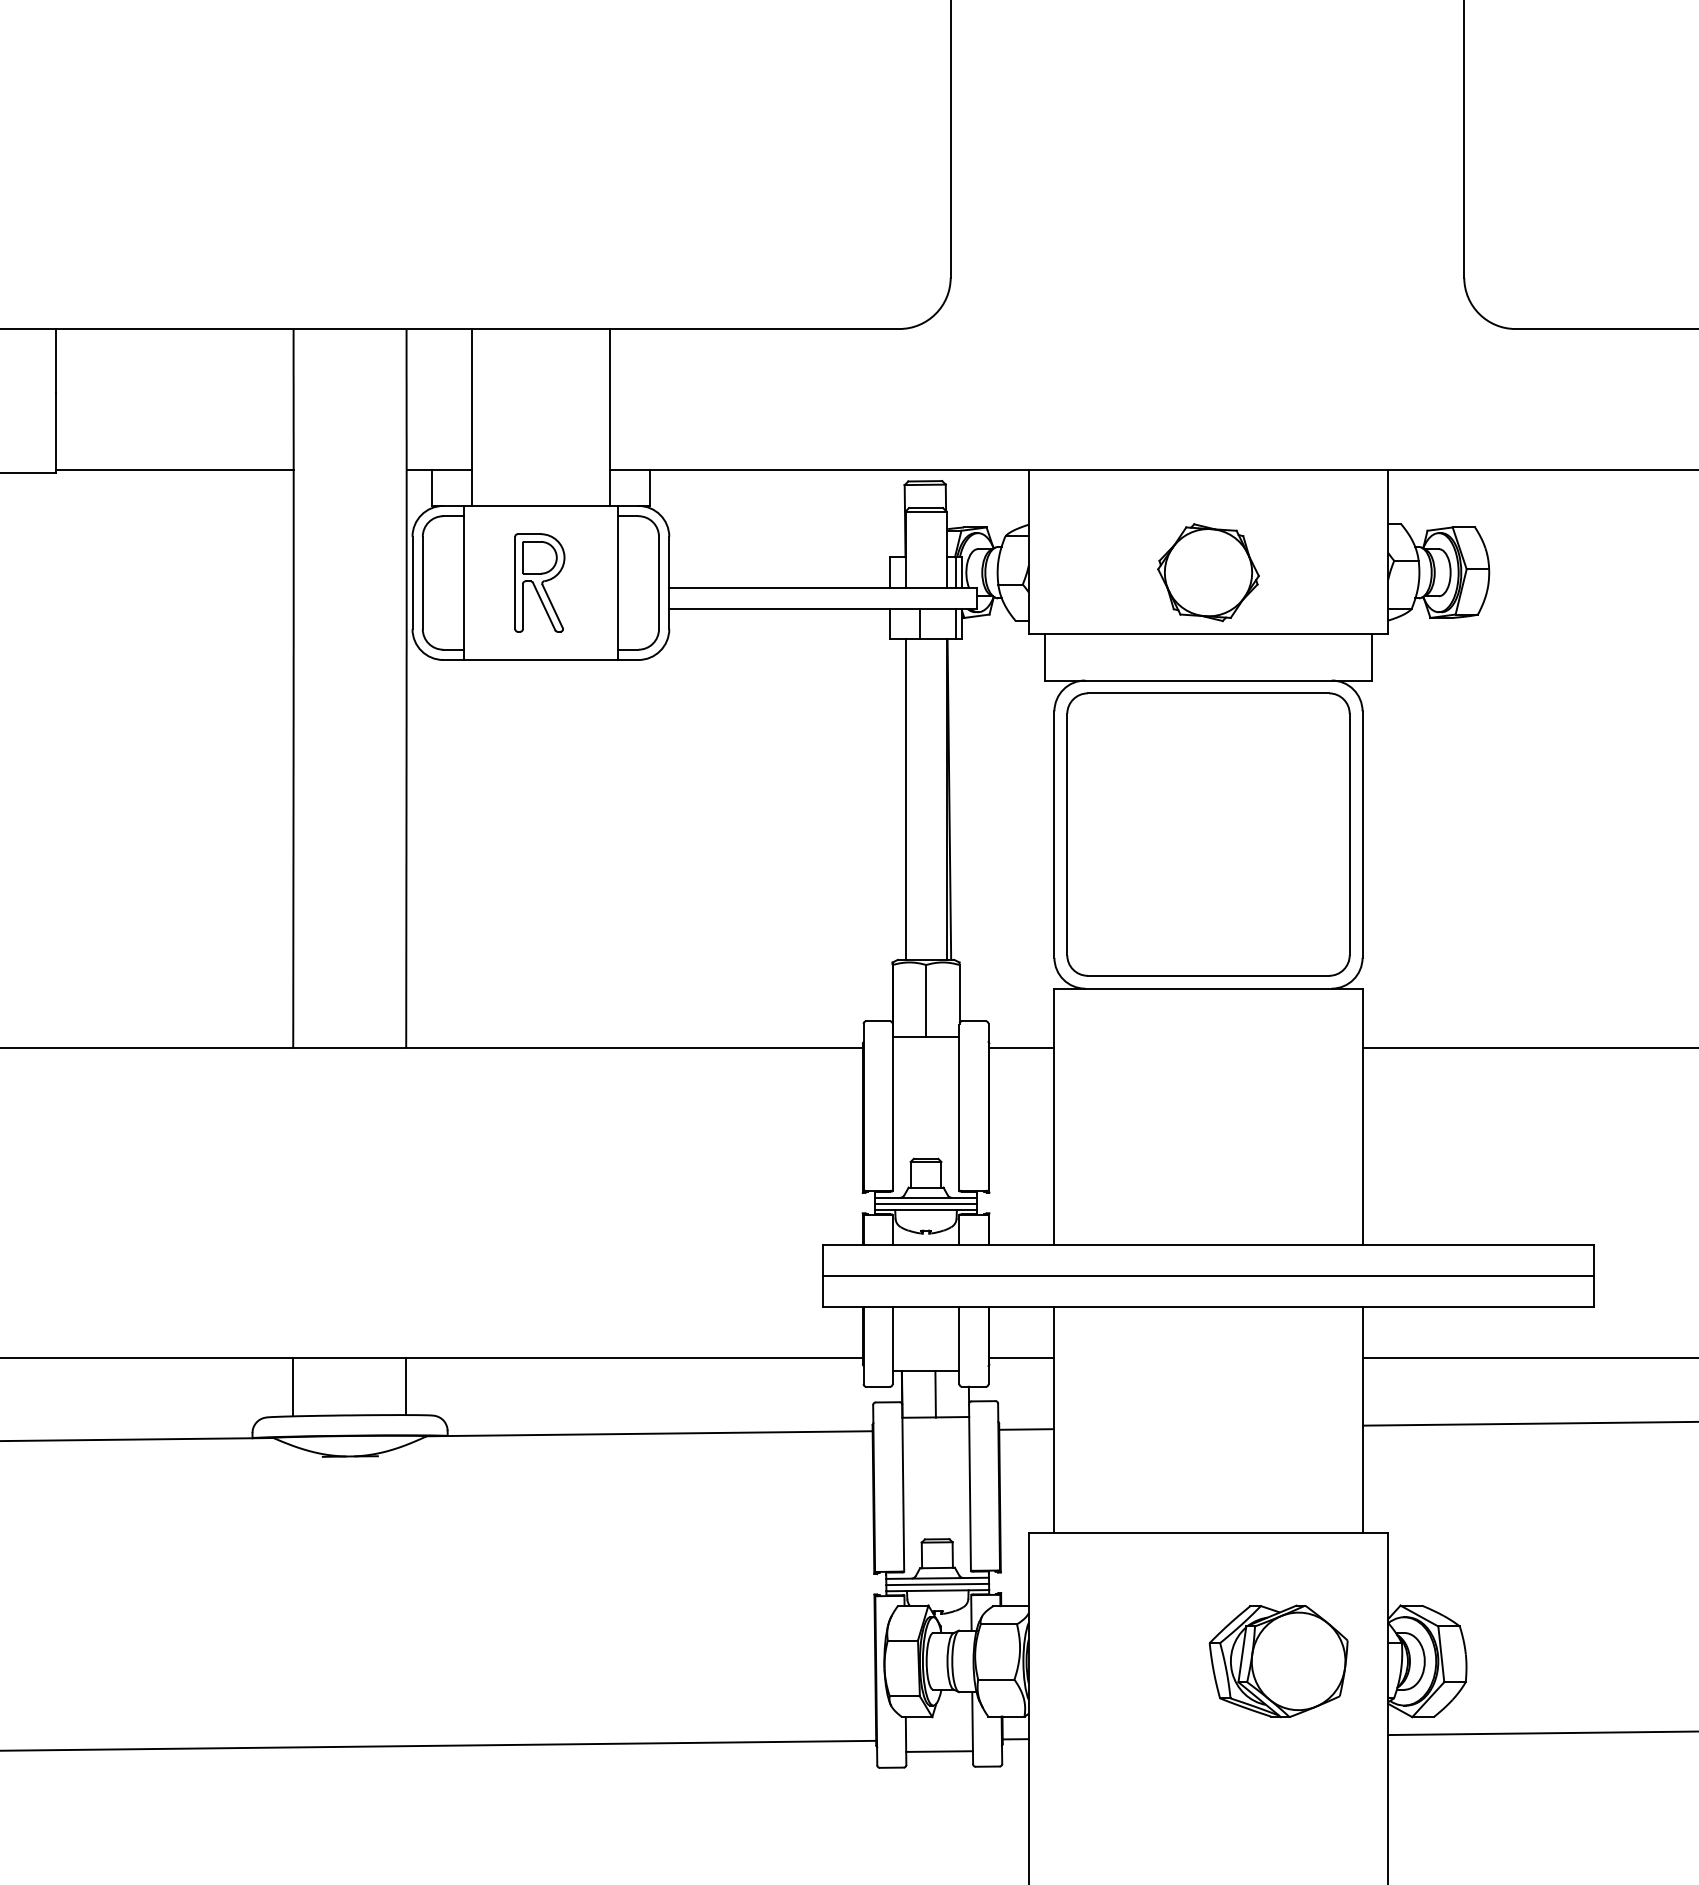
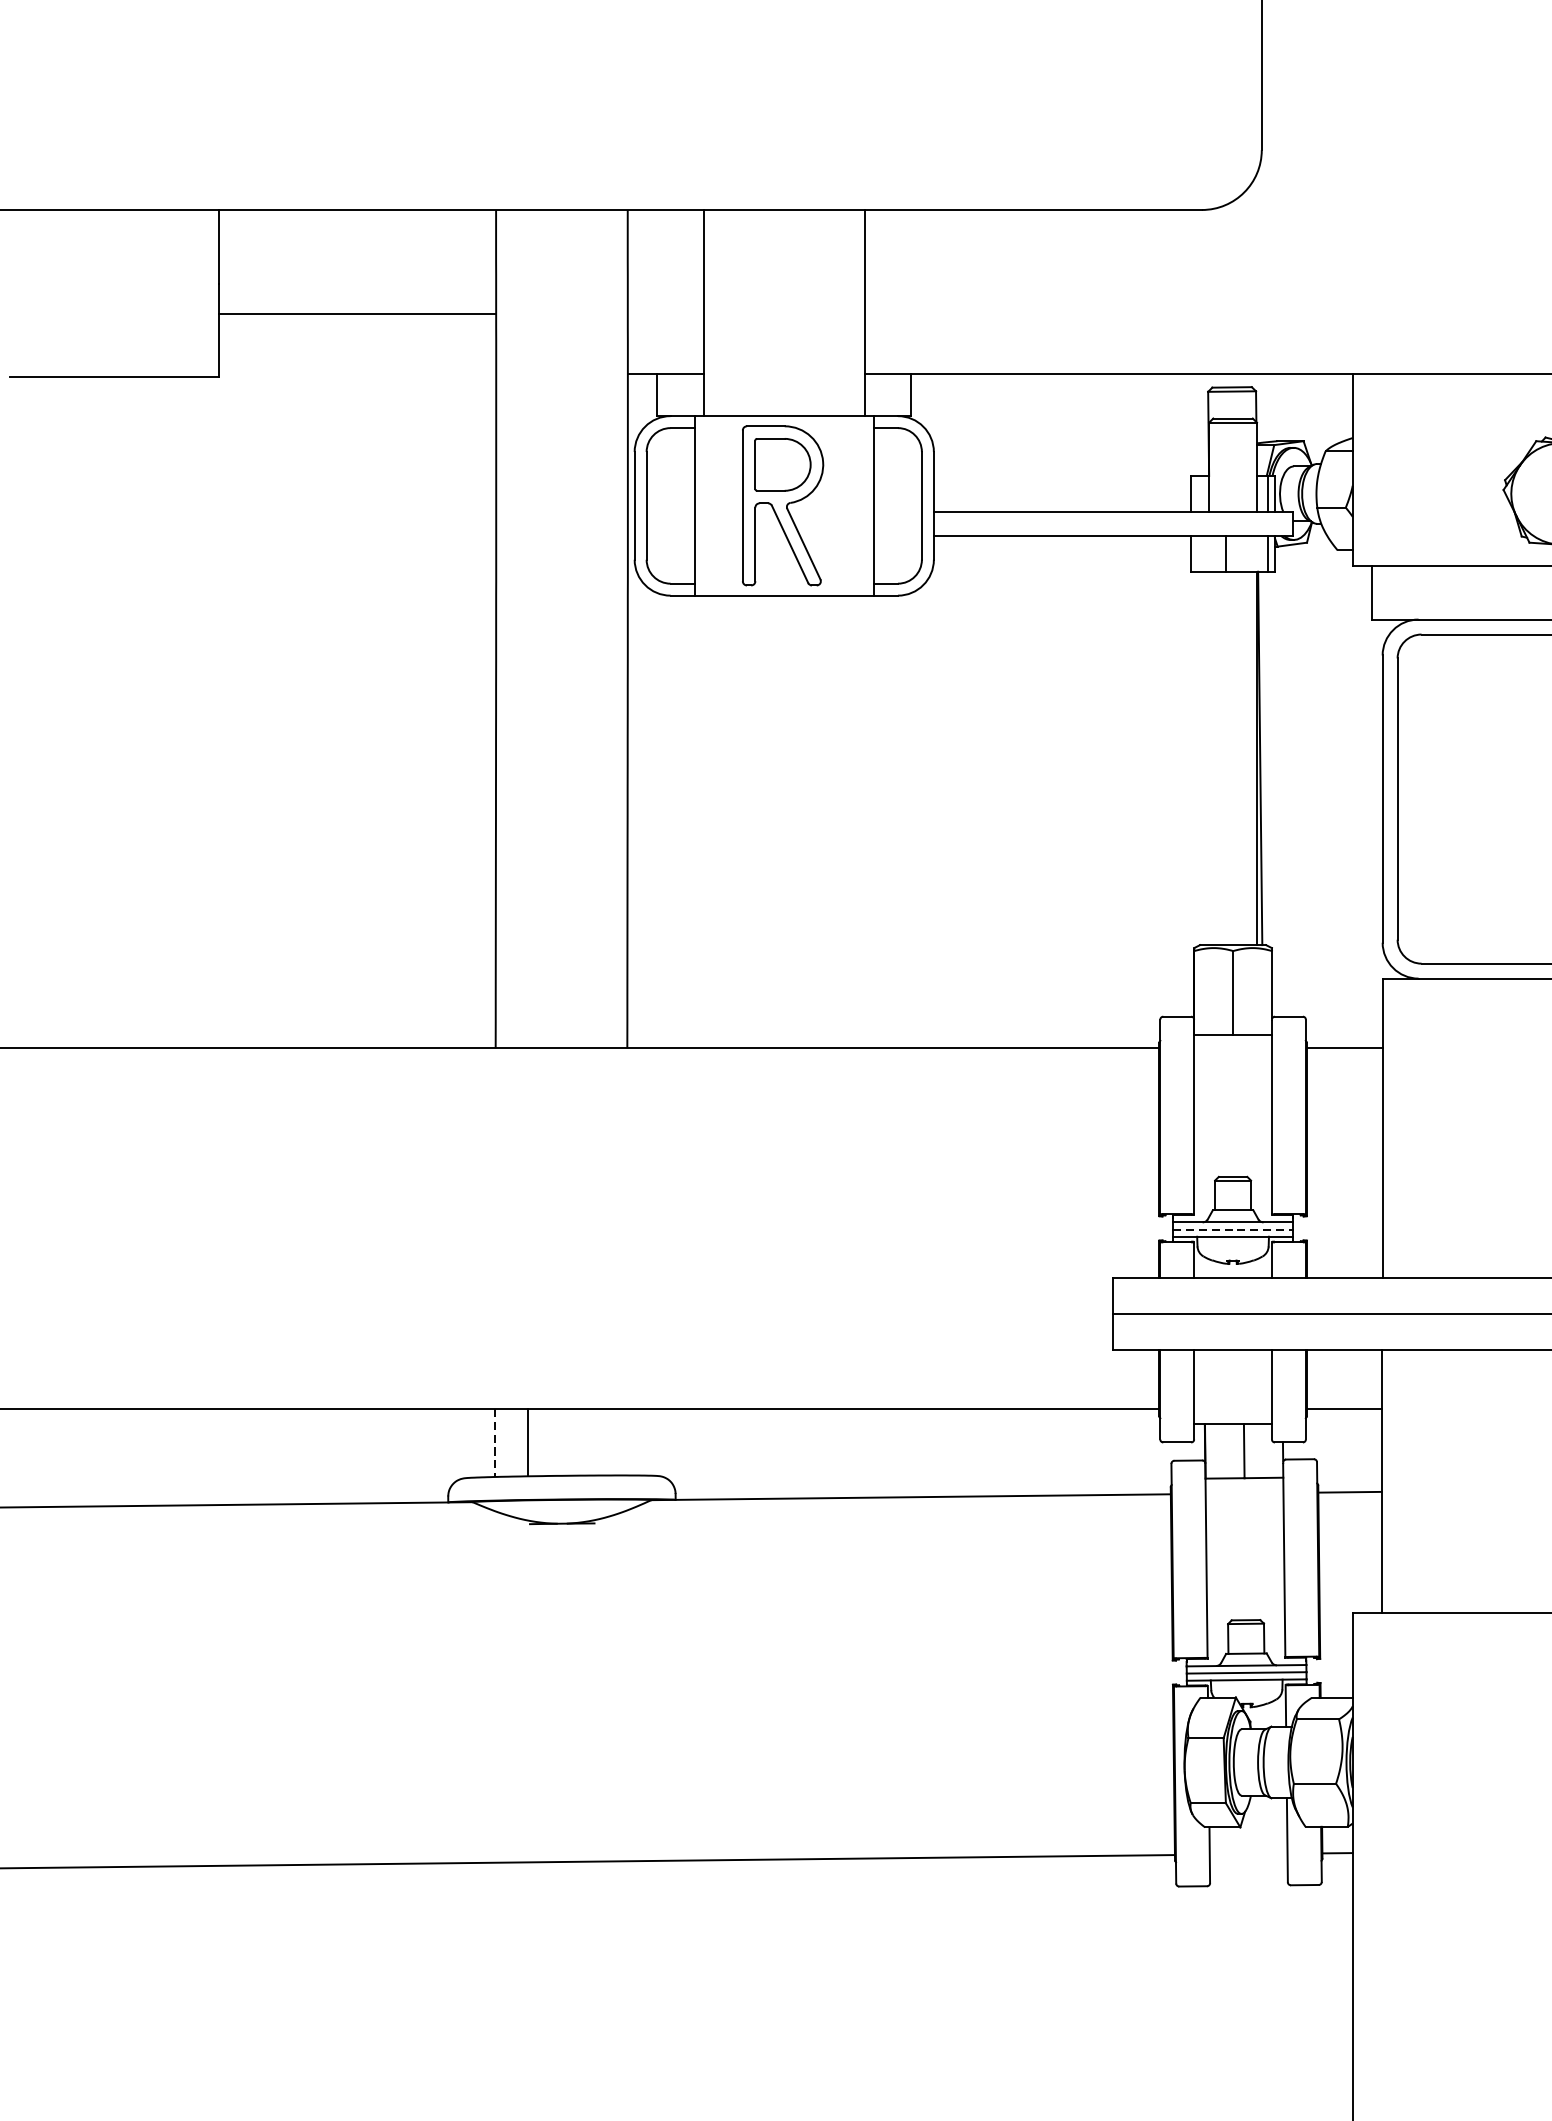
line: (174, 469) -> (357, 313), moved
part: (539, 582) -> (782, 505), size x1.4
line: (905, 799) -> (1209, 758), removed
line: (926, 1204) -> (1233, 1230), solid -> dashed
line: (406, 1386) -> (528, 1442), moved
line: (293, 1387) -> (496, 1443), solid -> dashed
line: (939, 1751) -> (1248, 1867), removed

